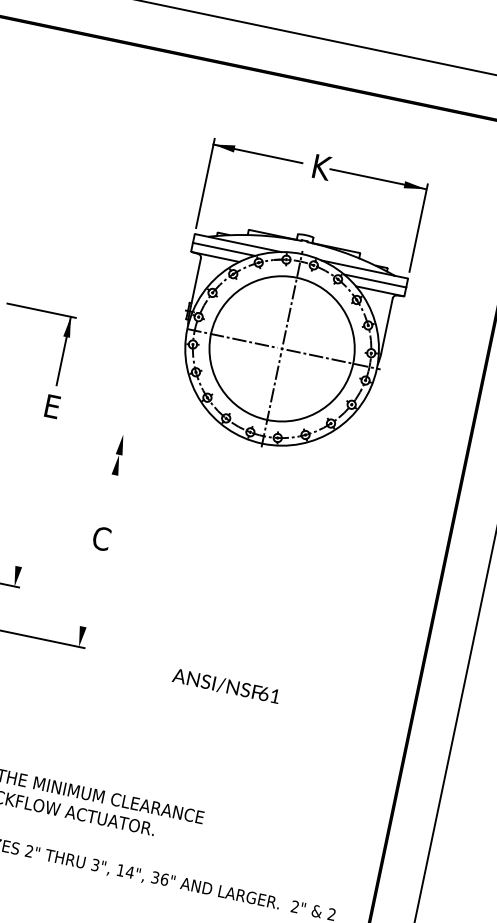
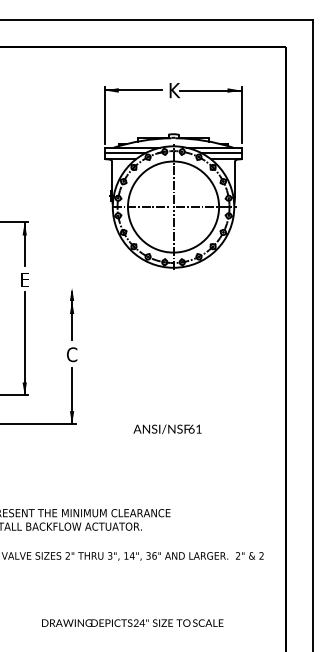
part: (292, 301) -> (173, 176), moved
line: (115, 477) -> (72, 315), added
line: (31, 505) -> (24, 343), added
line: (88, 604) -> (72, 396), added

